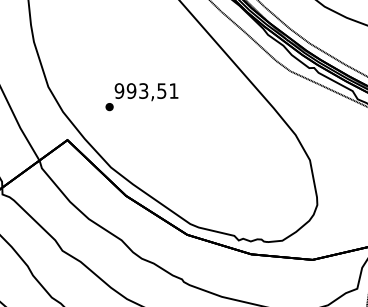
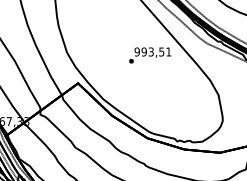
text: (142, 97) -> (150, 55), moved

